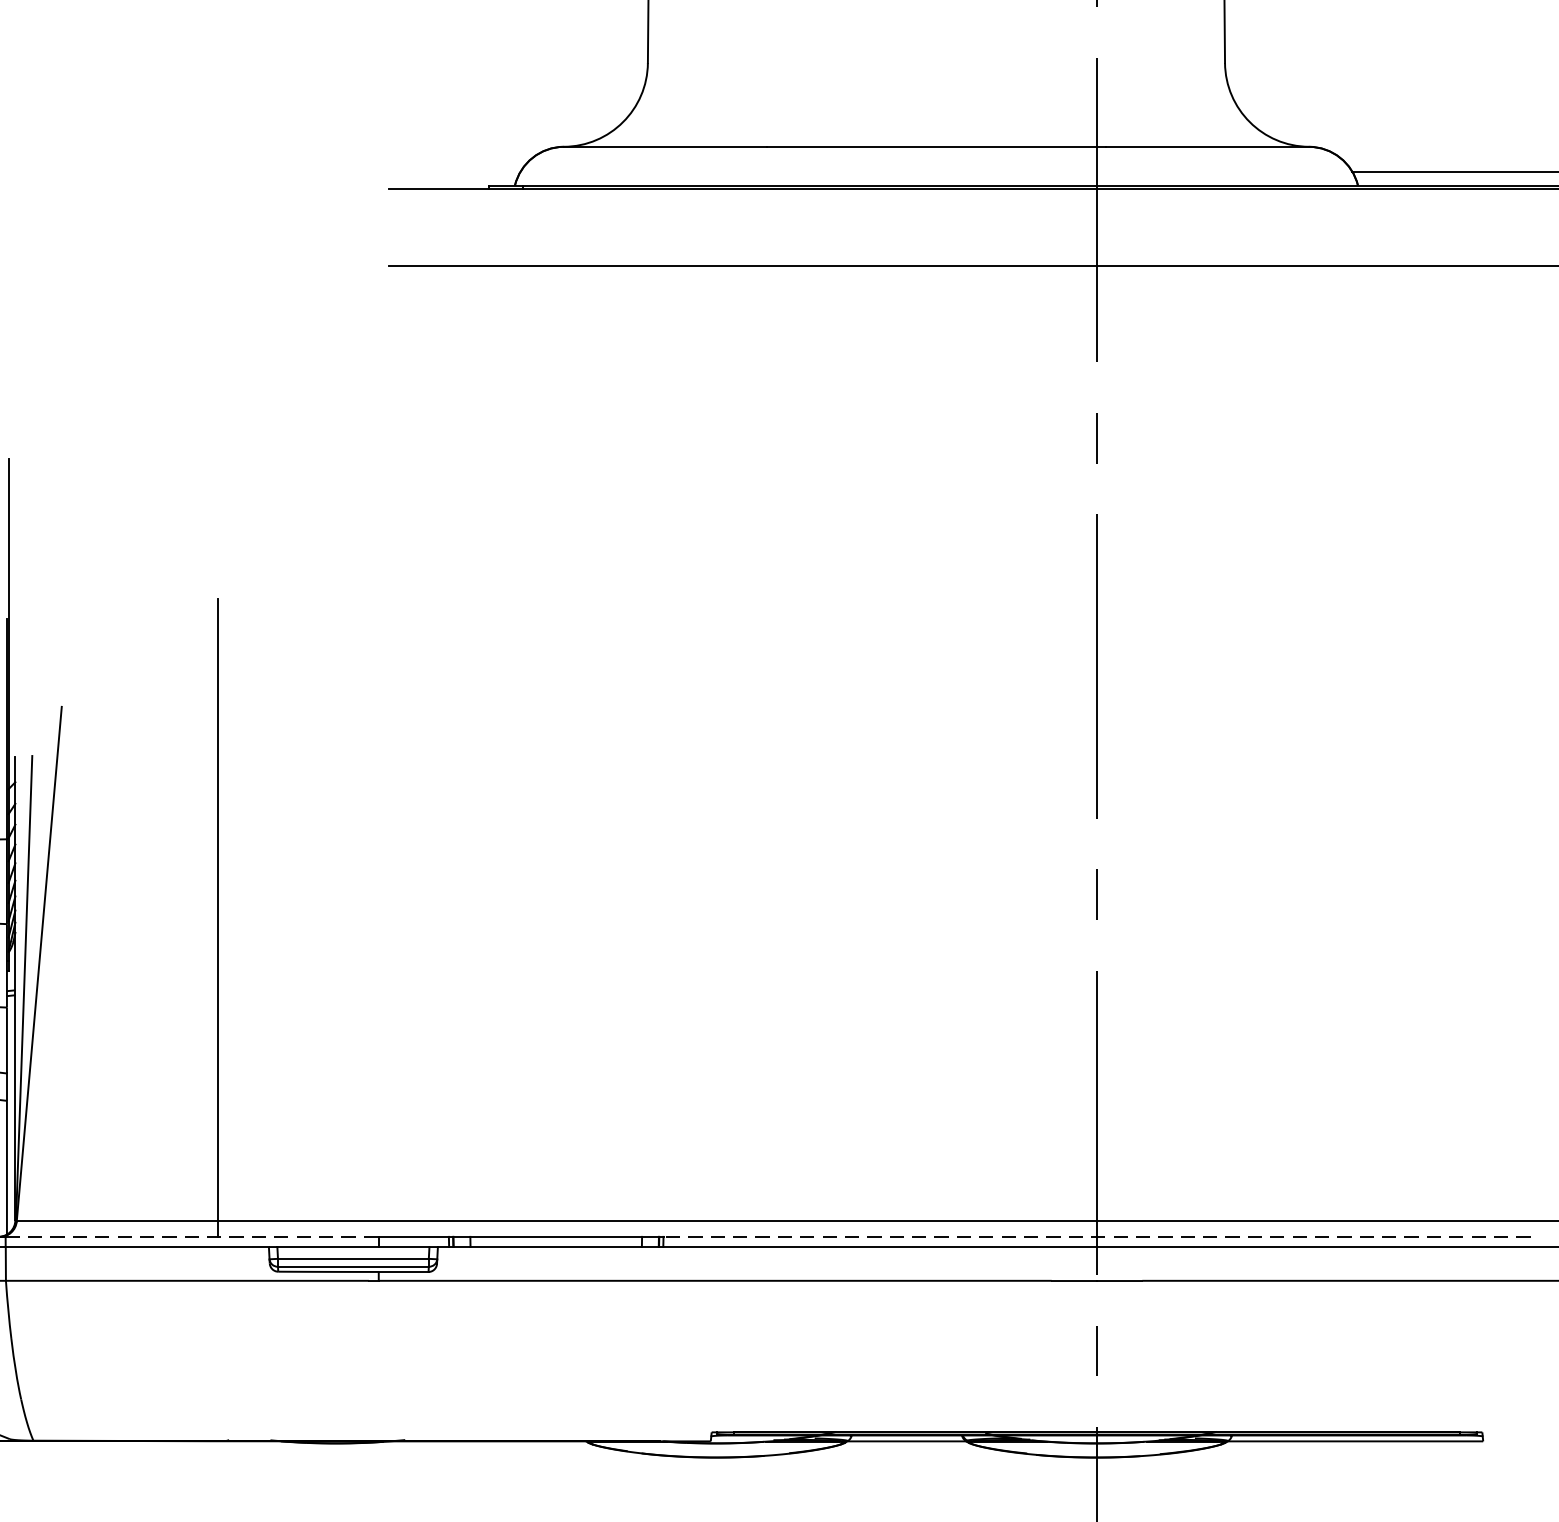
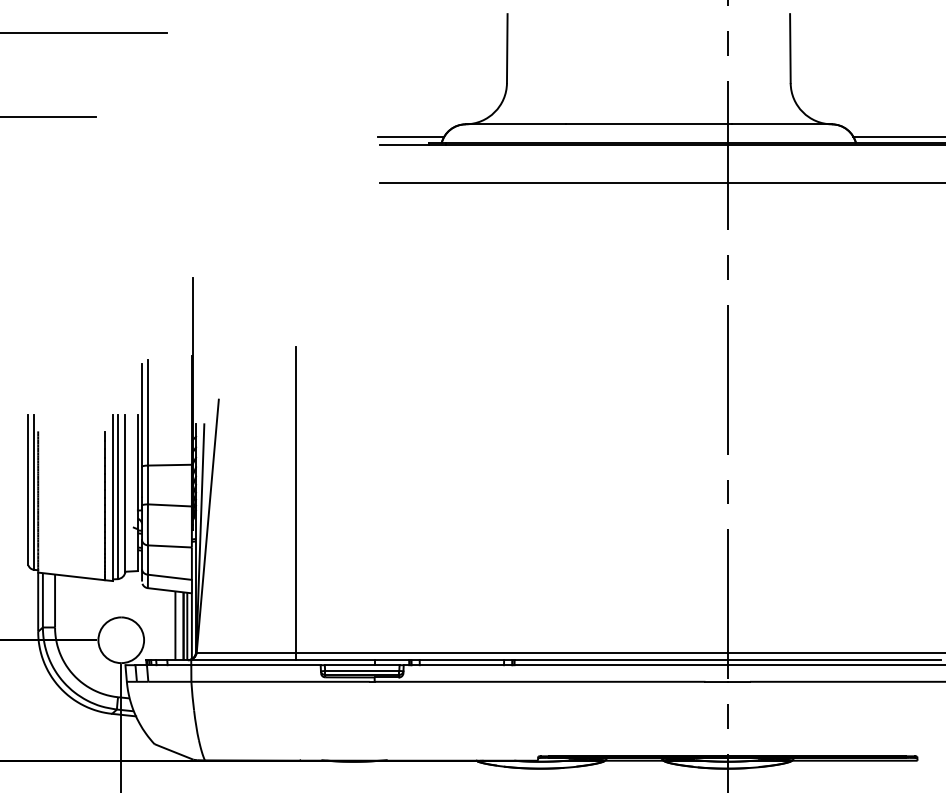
line: (451, 171) -> (410, 136), added
line: (191, 1237) -> (282, 660), dashed -> solid
line: (1096, 1237) -> (727, 660), dashed -> solid

